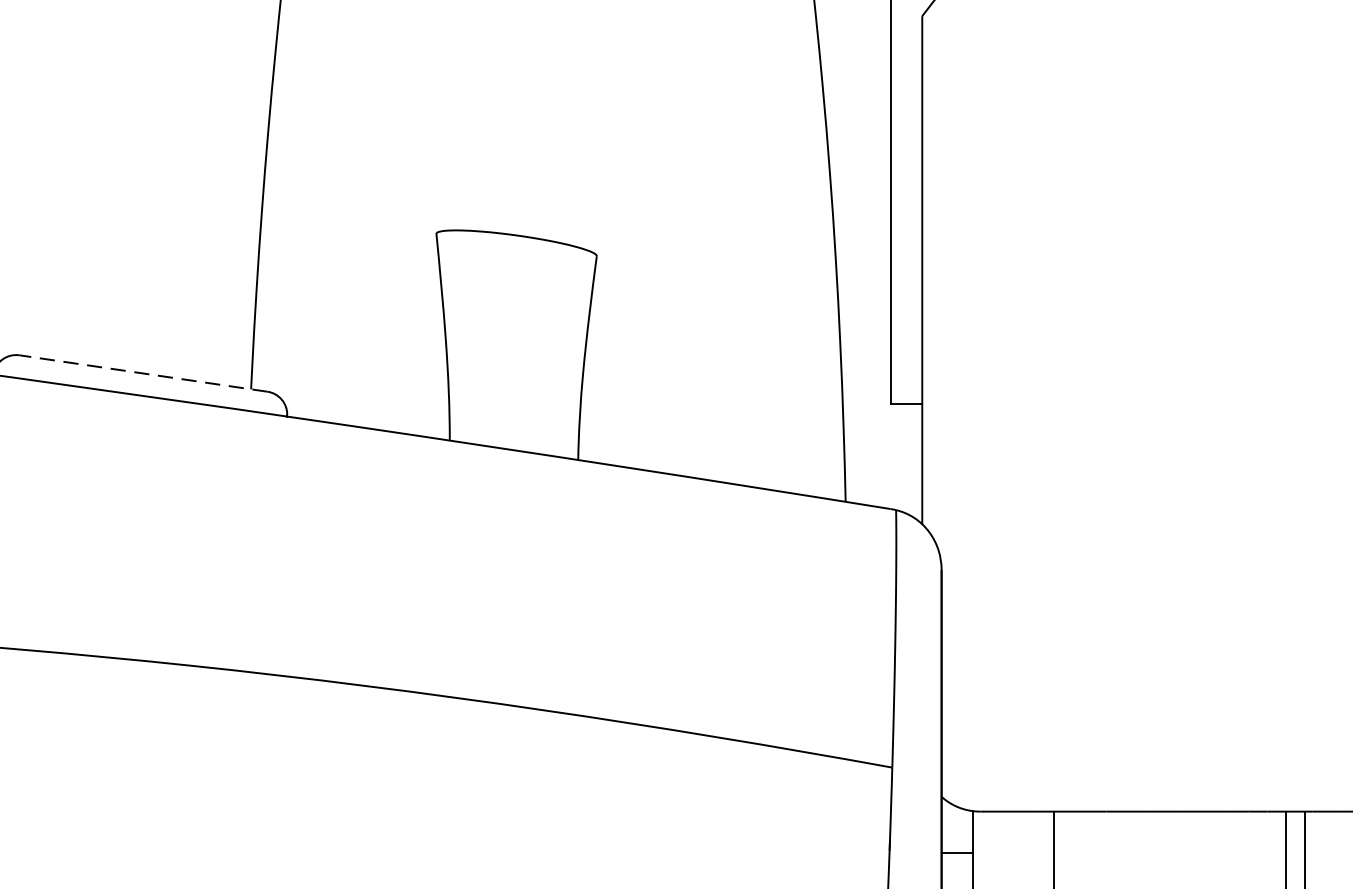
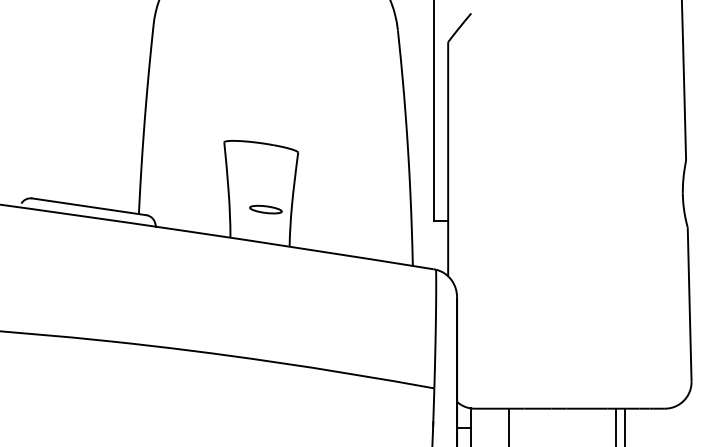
line: (143, 372) -> (89, 206), dashed -> solid
part: (525, 379) -> (265, 209), added

